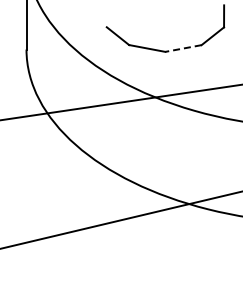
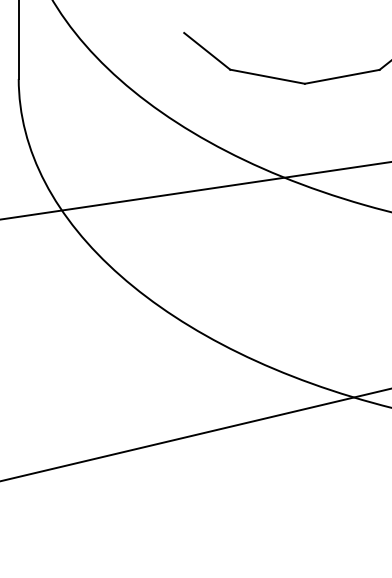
line: (182, 48) -> (340, 76), dashed -> solid

